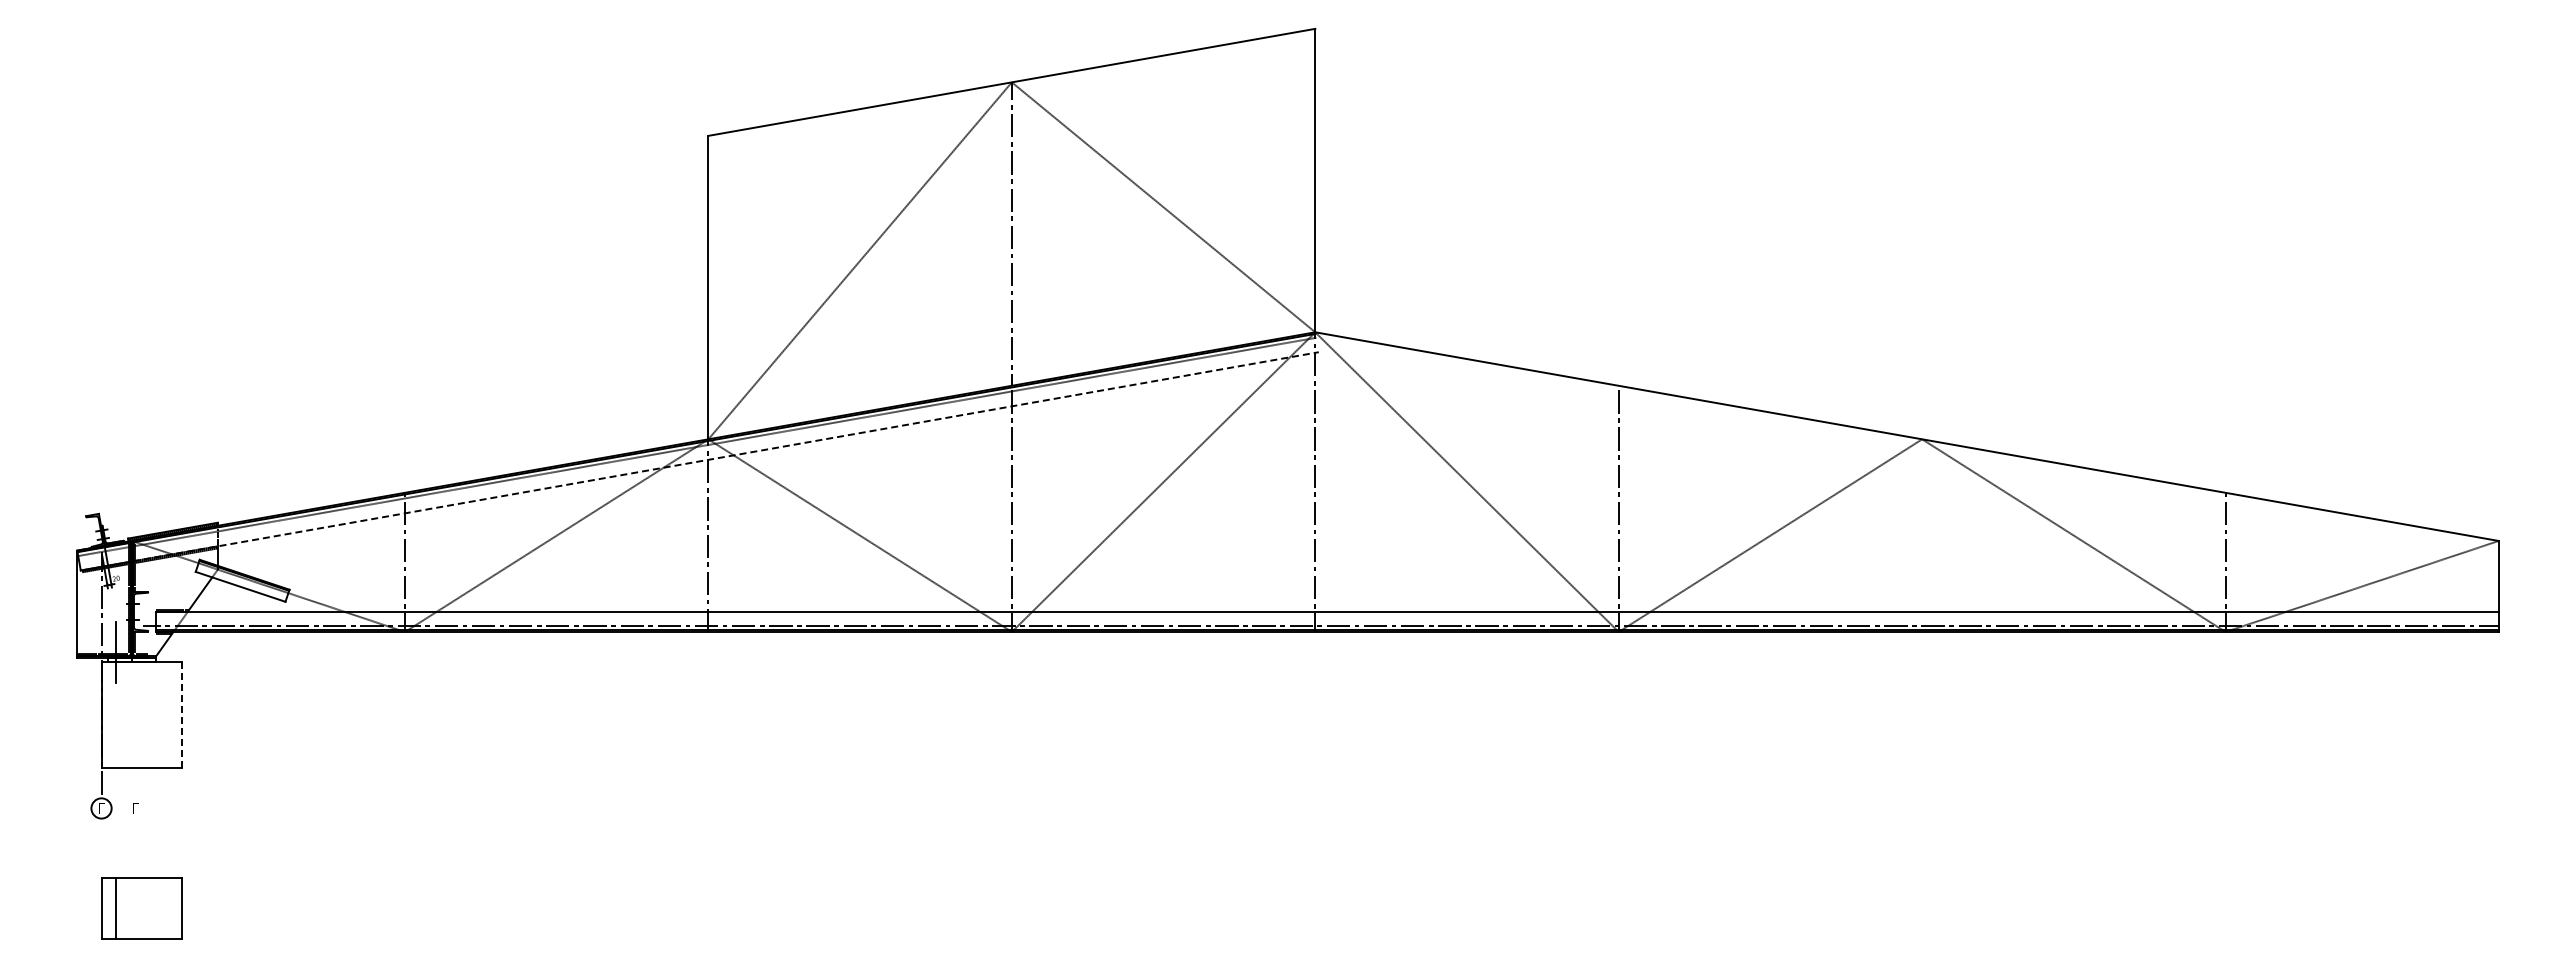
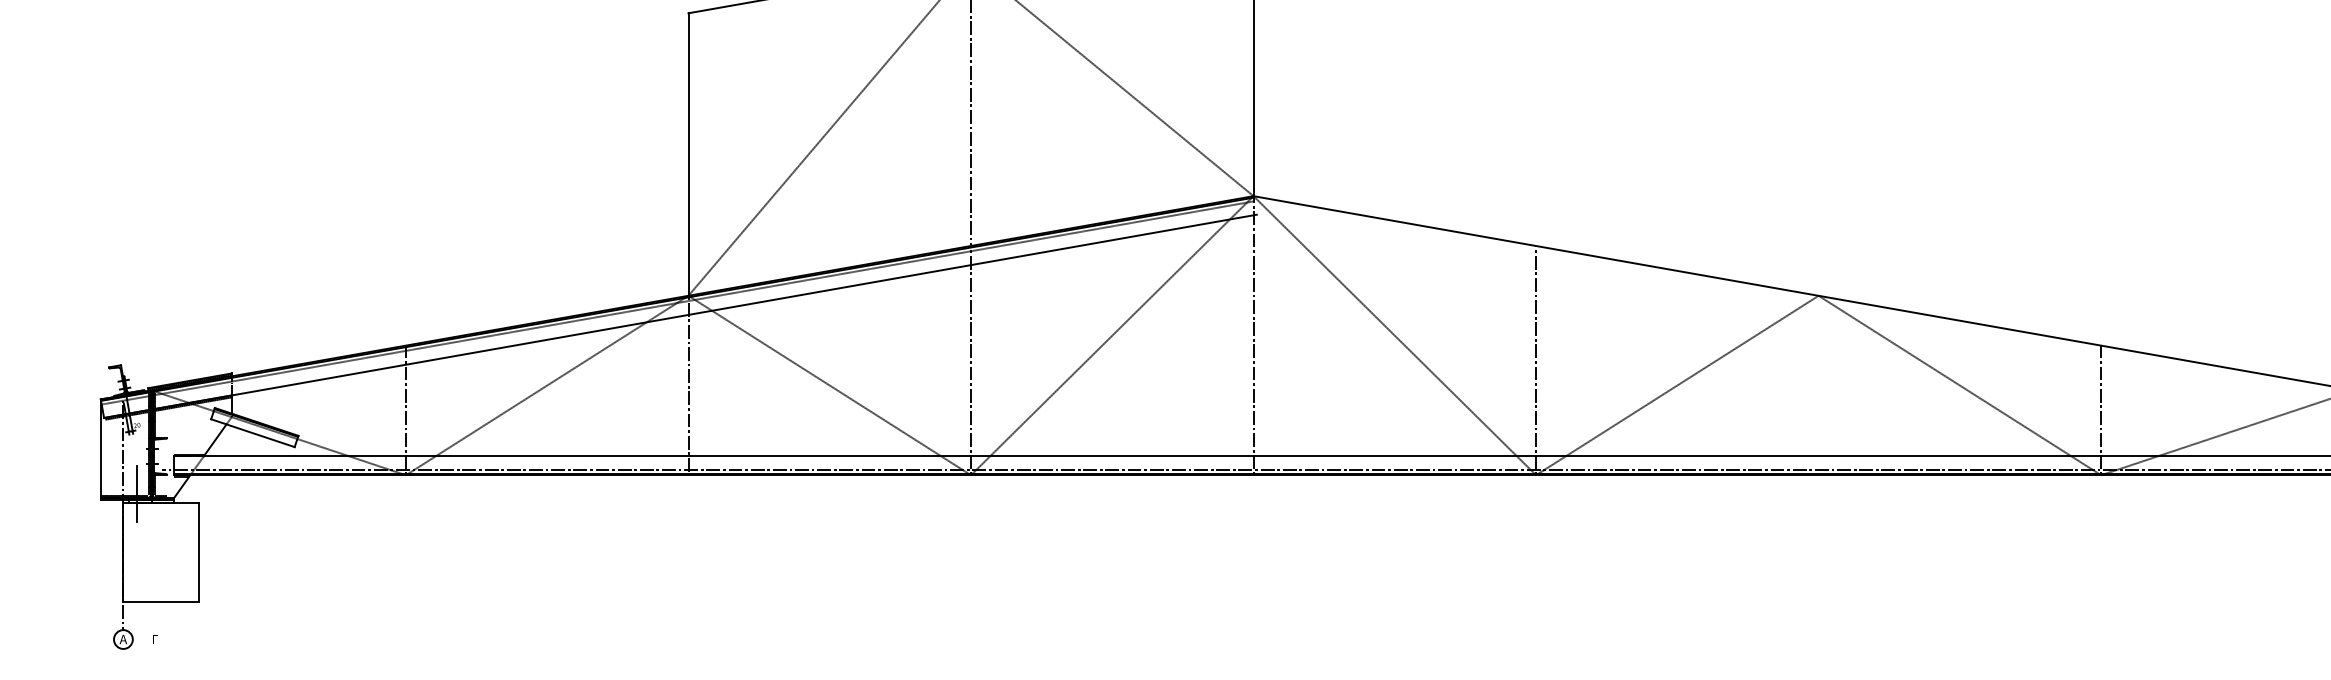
line: (726, 456) -> (705, 311), dashed -> solid
line: (182, 715) -> (198, 552), dashed -> solid
text: (101, 808) -> (123, 639), Г -> А

